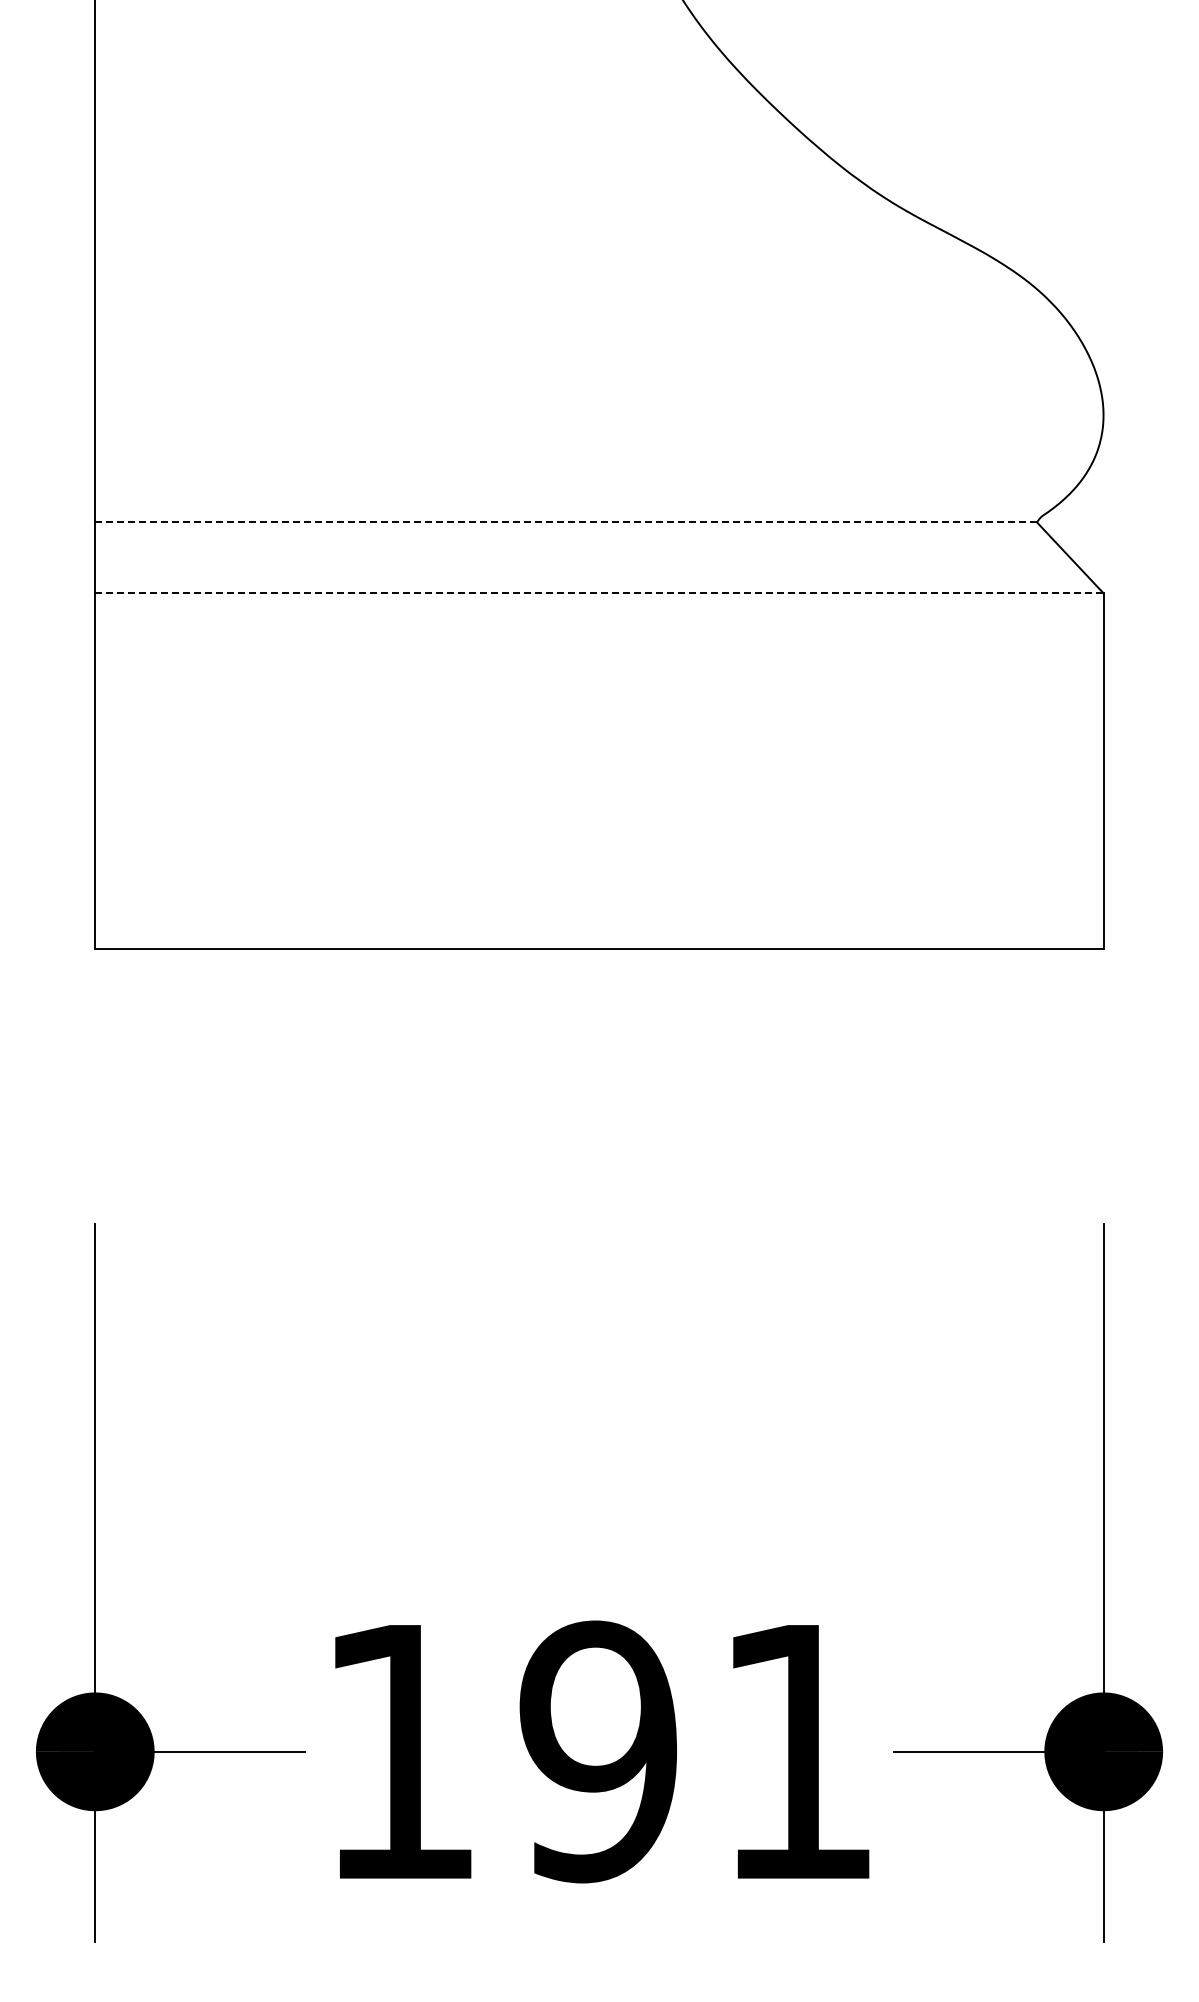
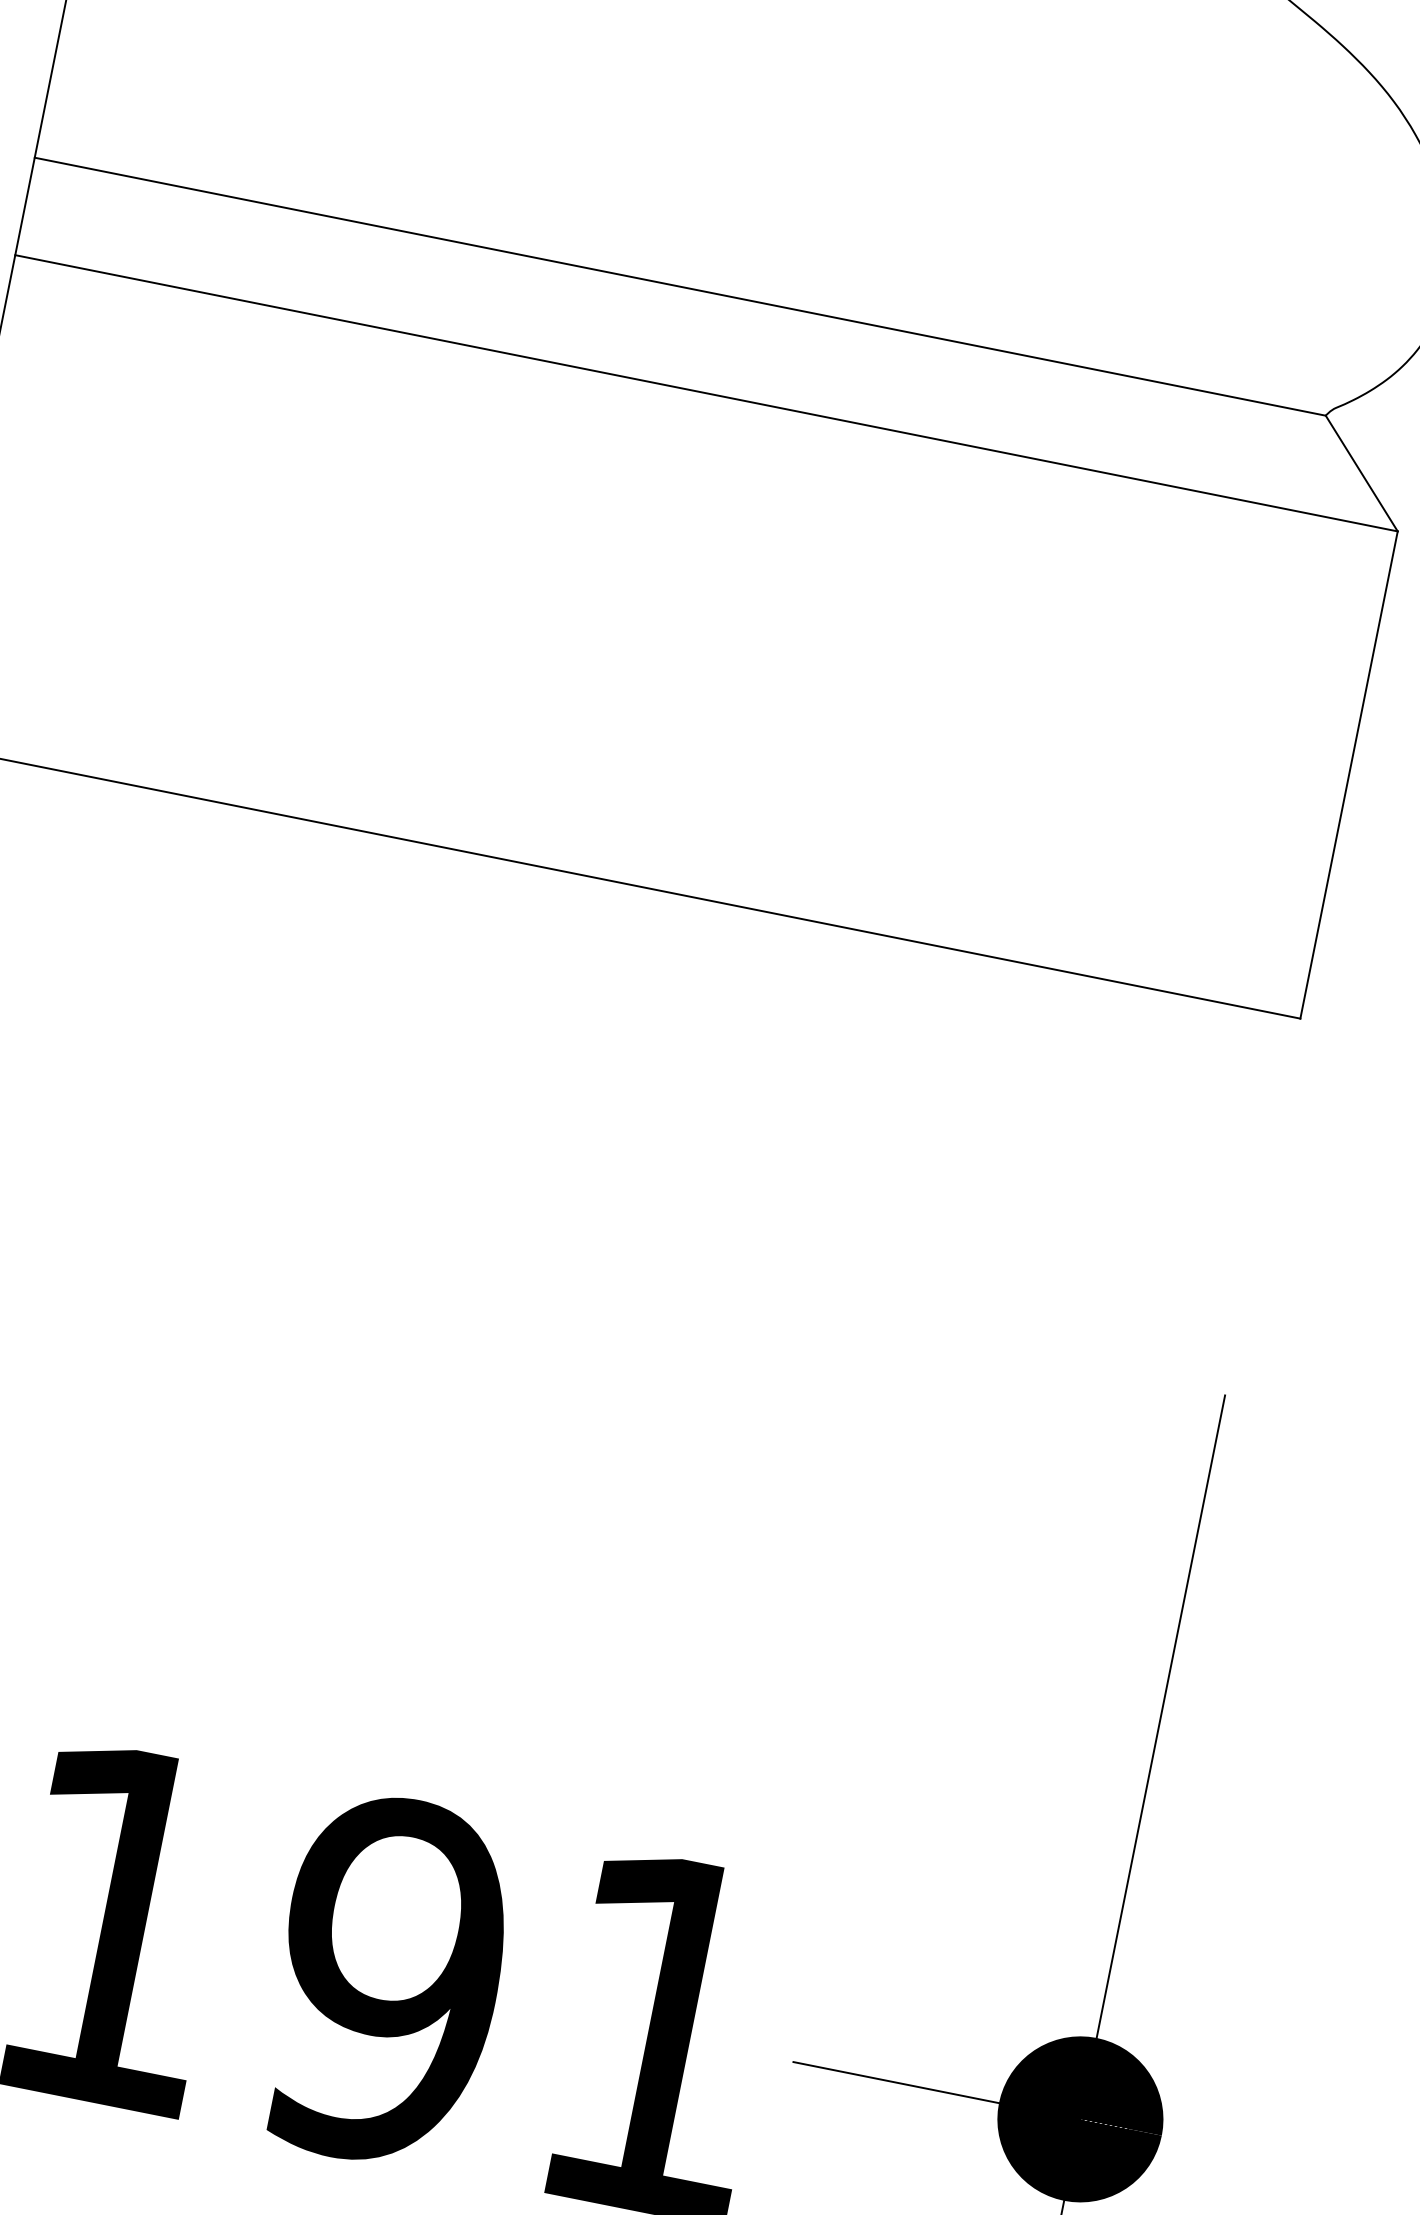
line: (566, 522) -> (680, 286), dashed -> solid
line: (599, 593) -> (706, 393), dashed -> solid

